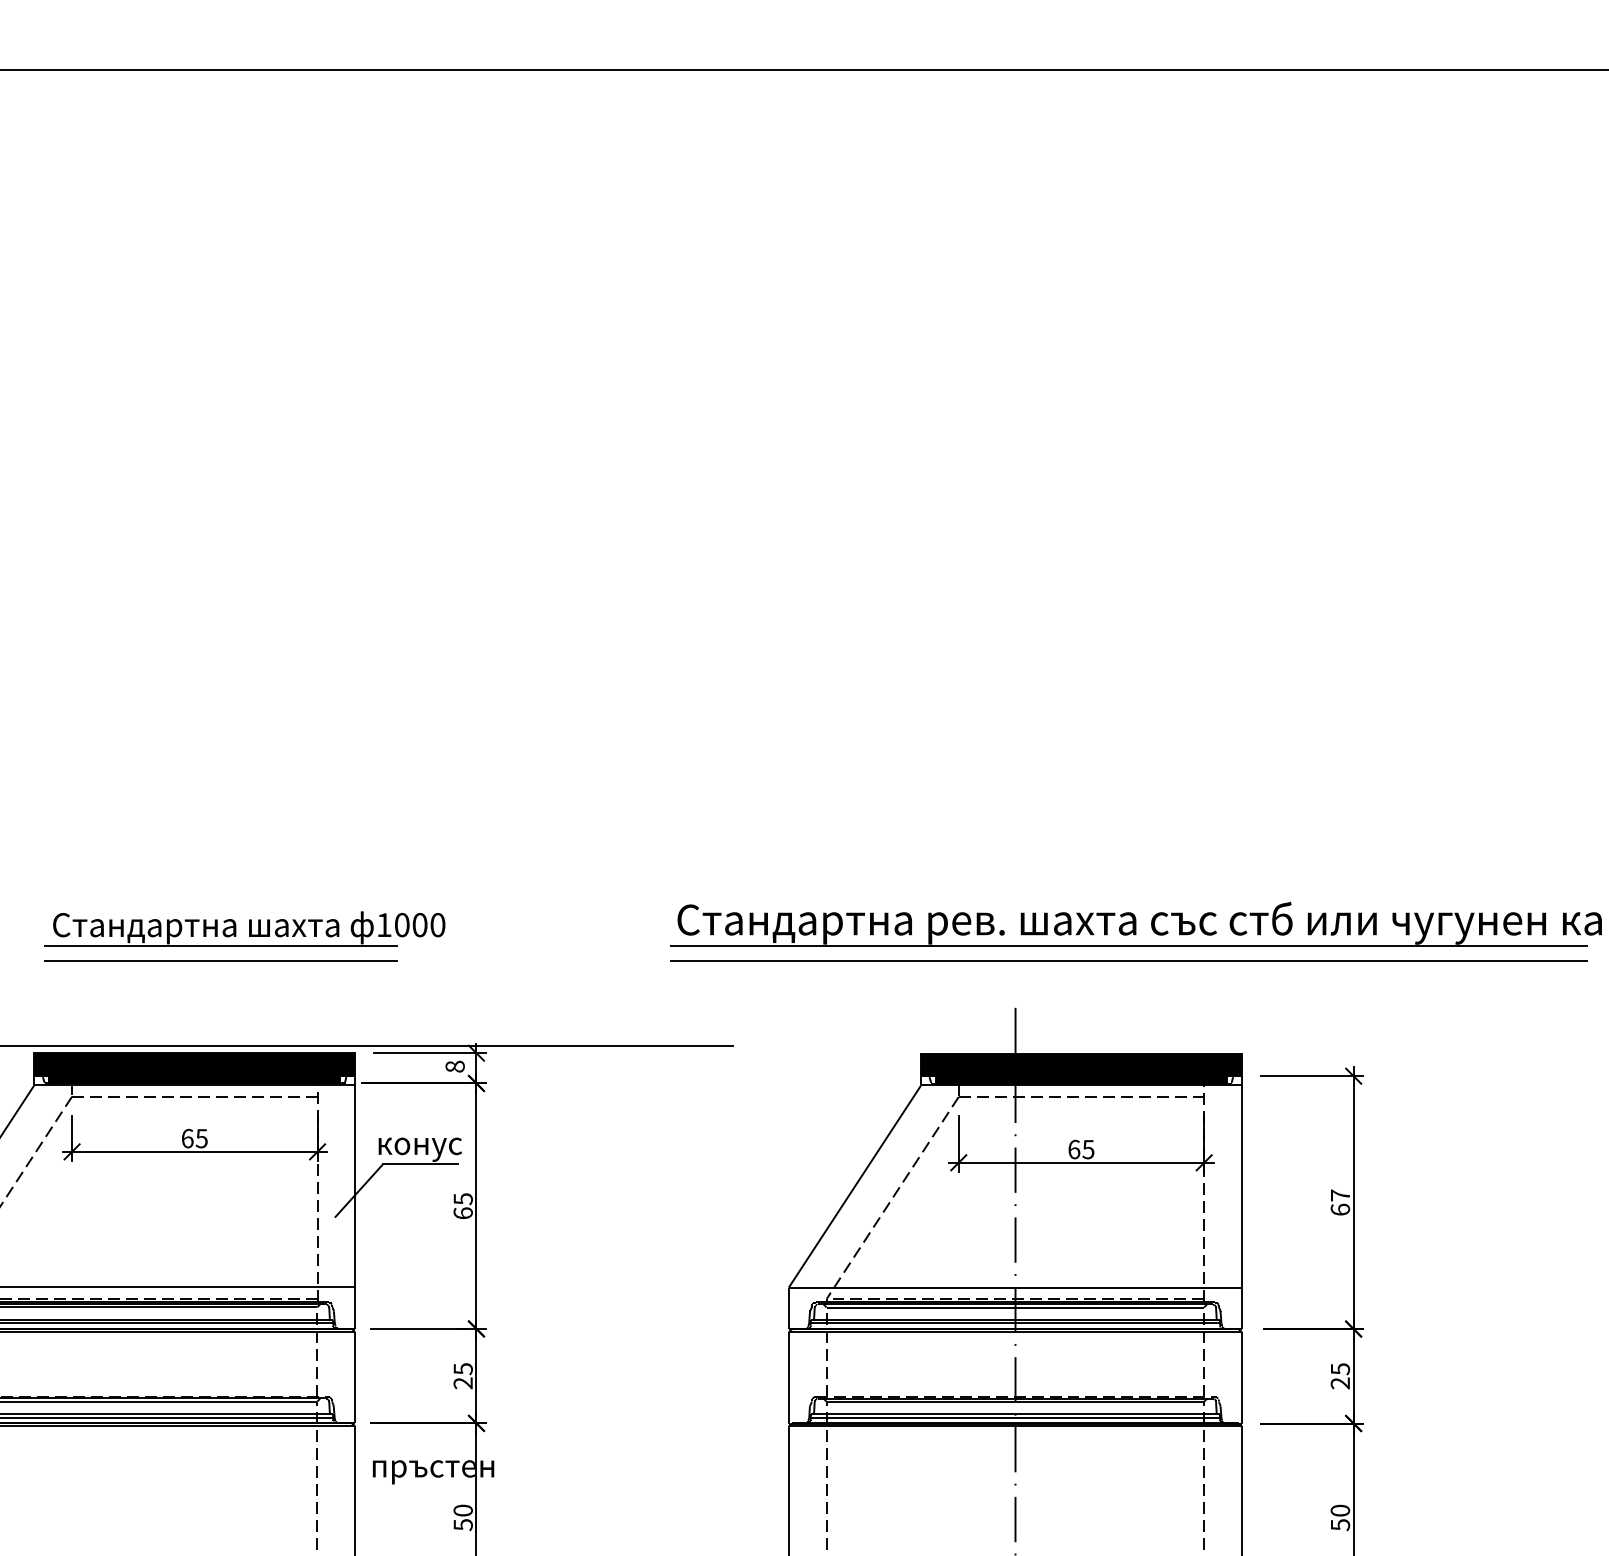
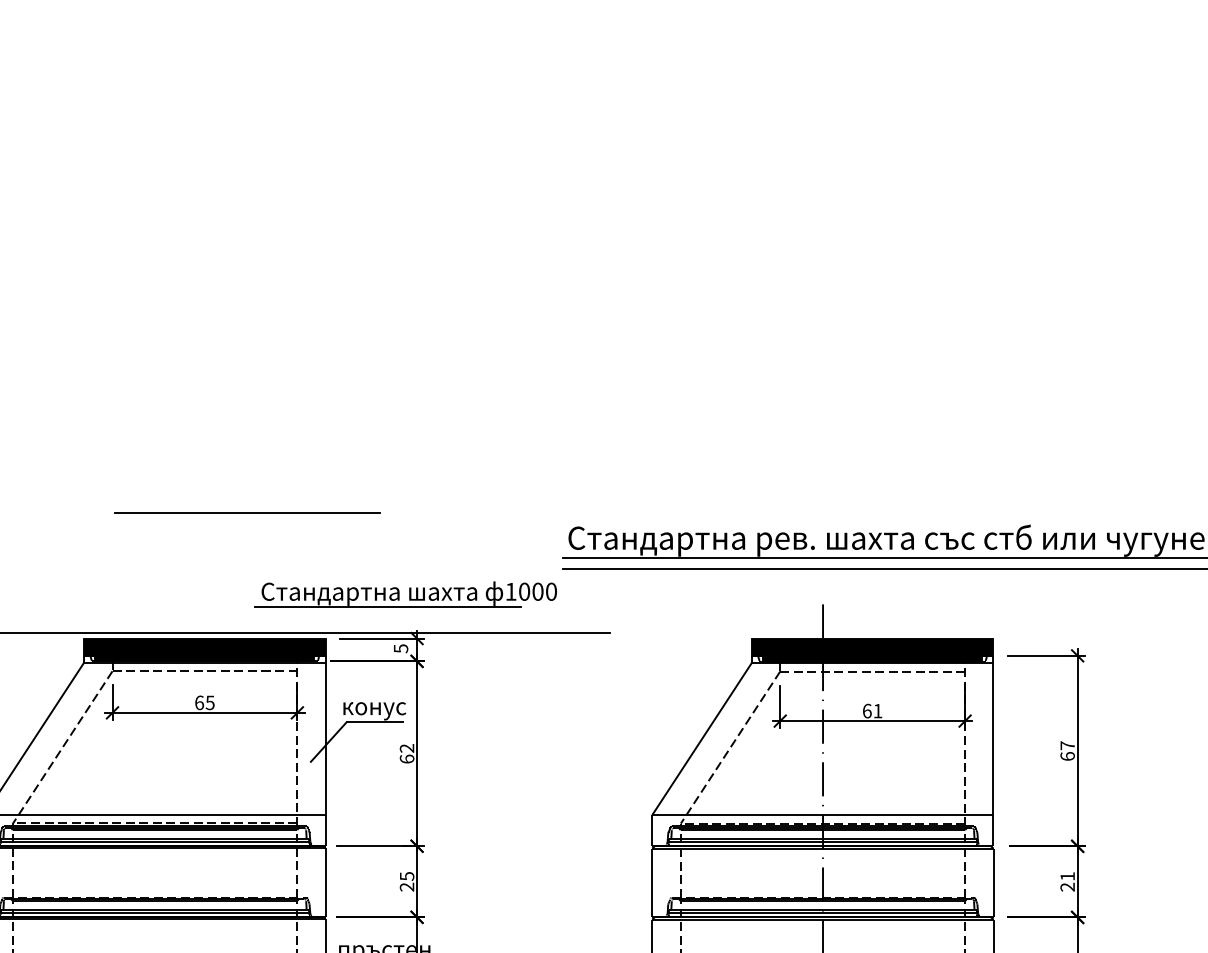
part: (244, 928) -> (405, 594), moved
line: (220, 960) -> (247, 512), moved
text: (454, 1066) -> (400, 648), 8 -> 5
text: (1088, 1149) -> (877, 711), 65 -> 61
text: (462, 1199) -> (406, 748), 65 -> 62
text: (1340, 1369) -> (1067, 876), 25 -> 21

